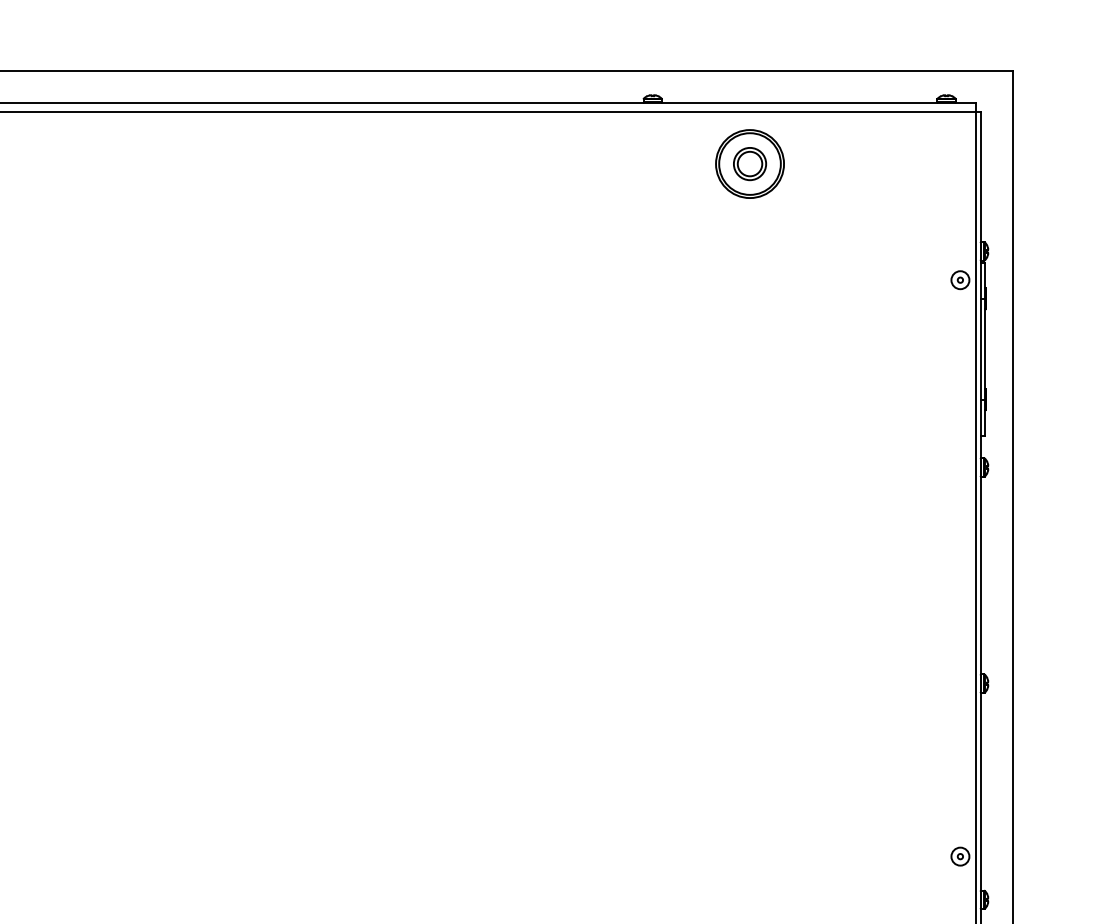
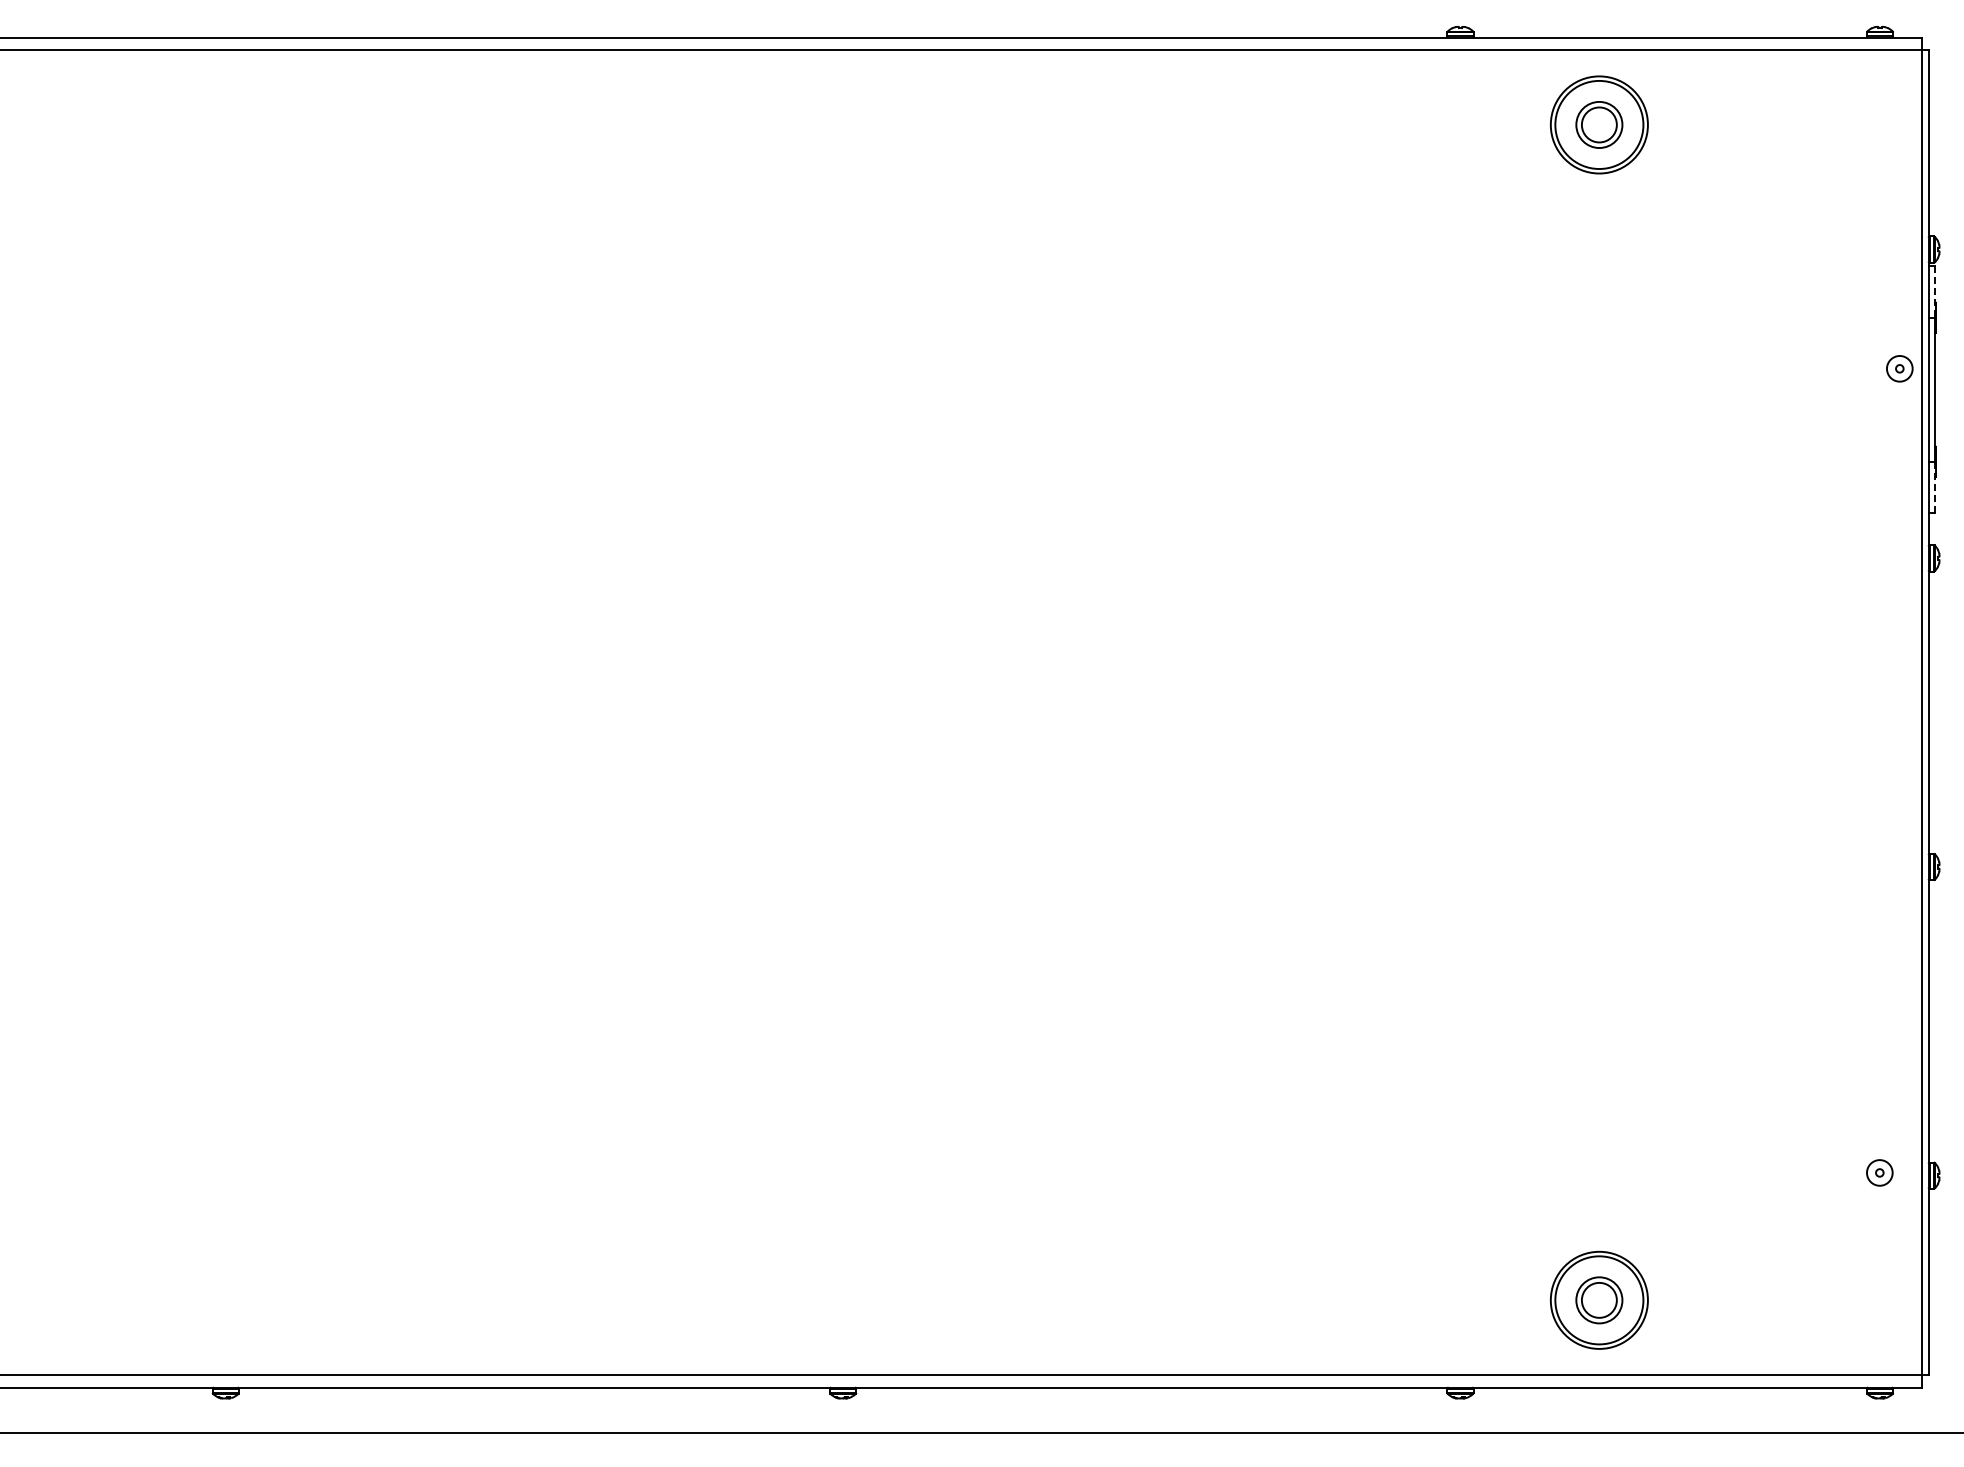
part: (960, 279) -> (1899, 368), moved
line: (984, 280) -> (1934, 291), solid -> dashed
line: (984, 417) -> (1934, 487), solid -> dashed
part: (960, 856) -> (1879, 1172), moved

